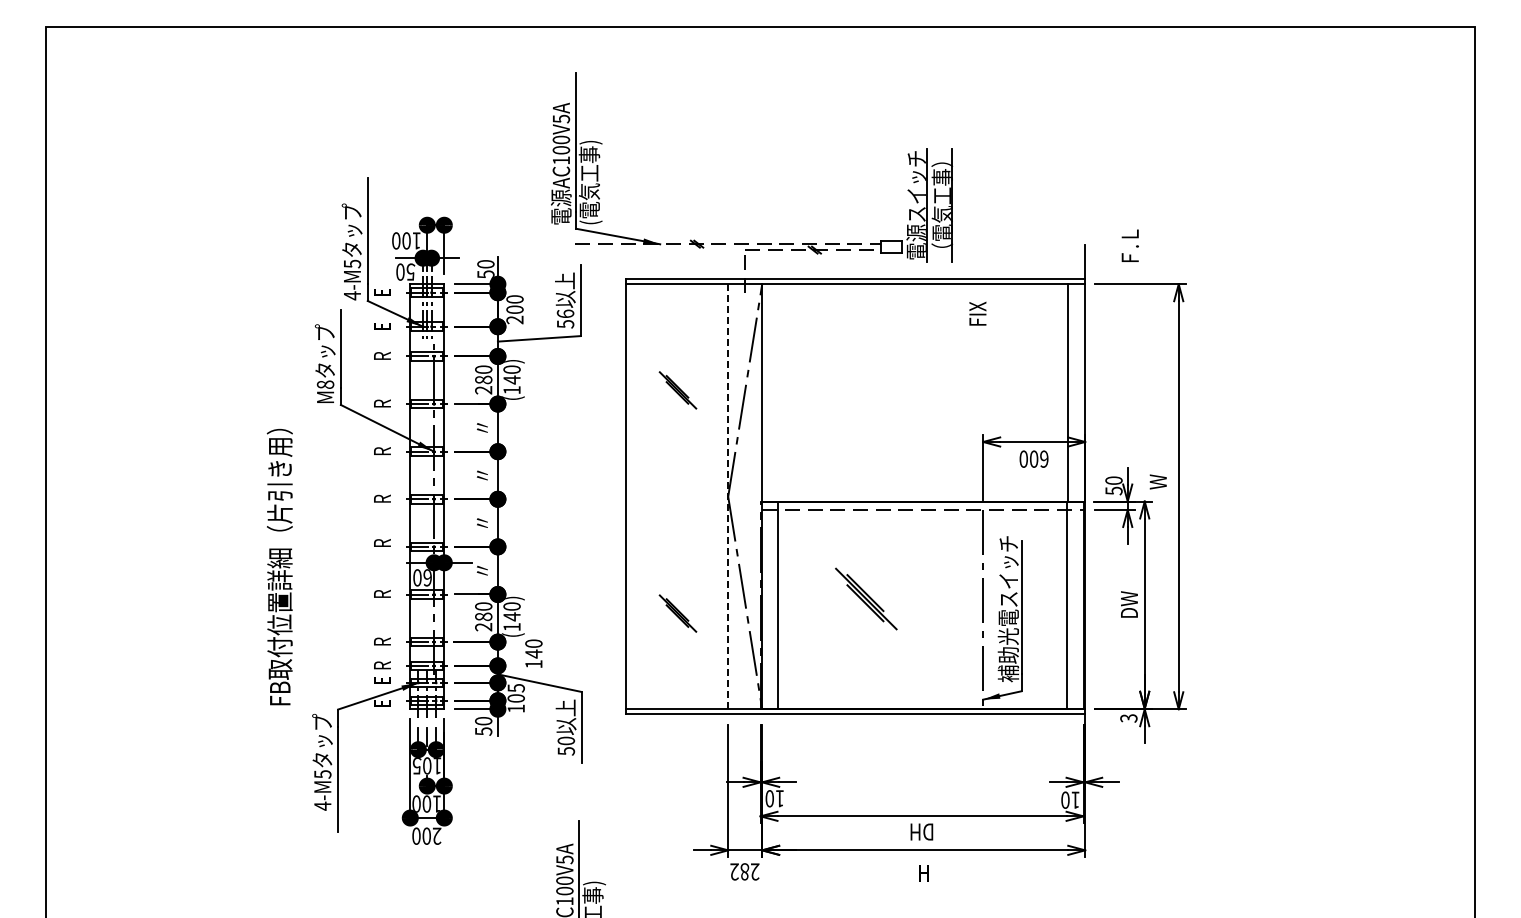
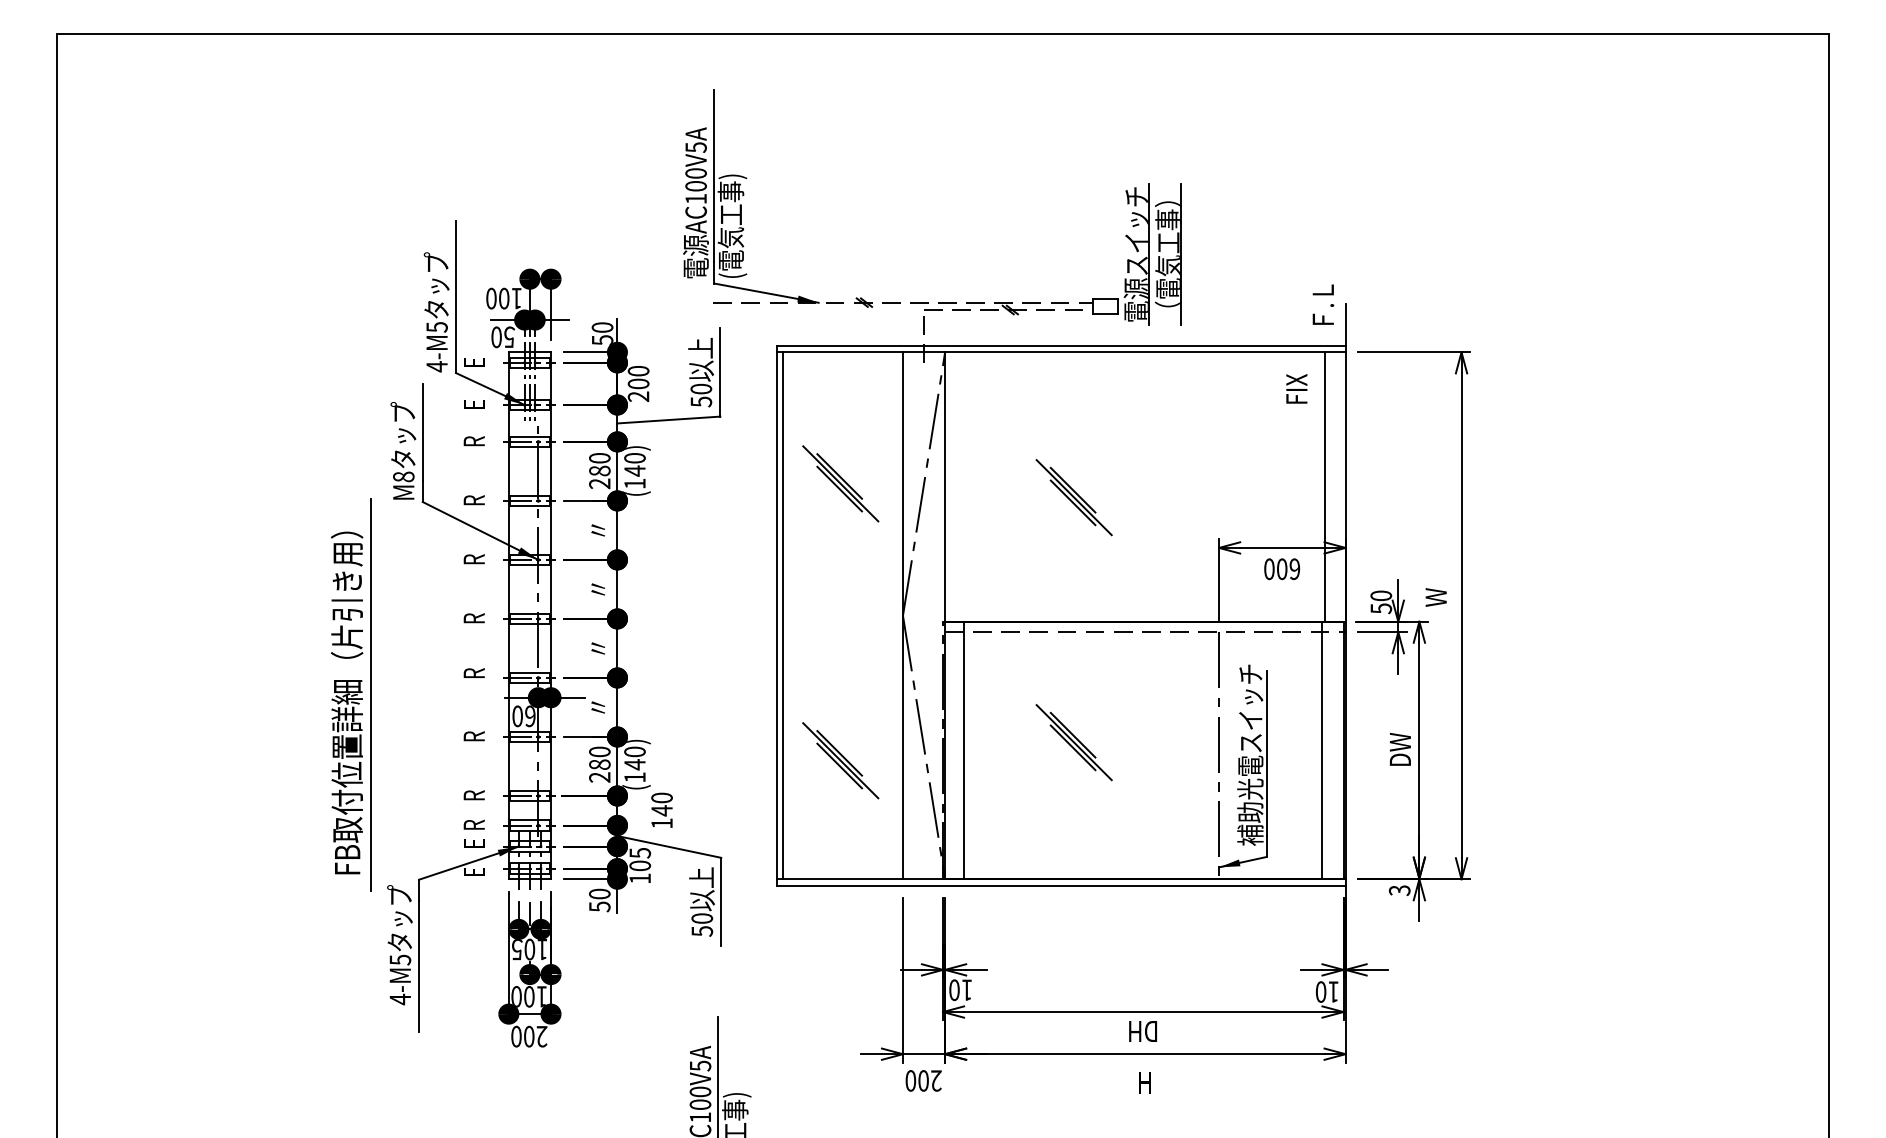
text: (1129, 245) -> (1322, 304), moved
text: (565, 313) -> (701, 388), 56 -> 50
text: (977, 313) -> (1296, 388), moved
part: (677, 390) -> (840, 484), size x1.67
part: (866, 401) -> (1074, 497), added
line: (631, 496) -> (783, 615), added
line: (728, 496) -> (903, 615), dashed -> solid
line: (299, 560) -> (371, 694), added
part: (677, 613) -> (840, 760), size x1.67
text: (739, 871) -> (916, 1080), 282 -> 200

